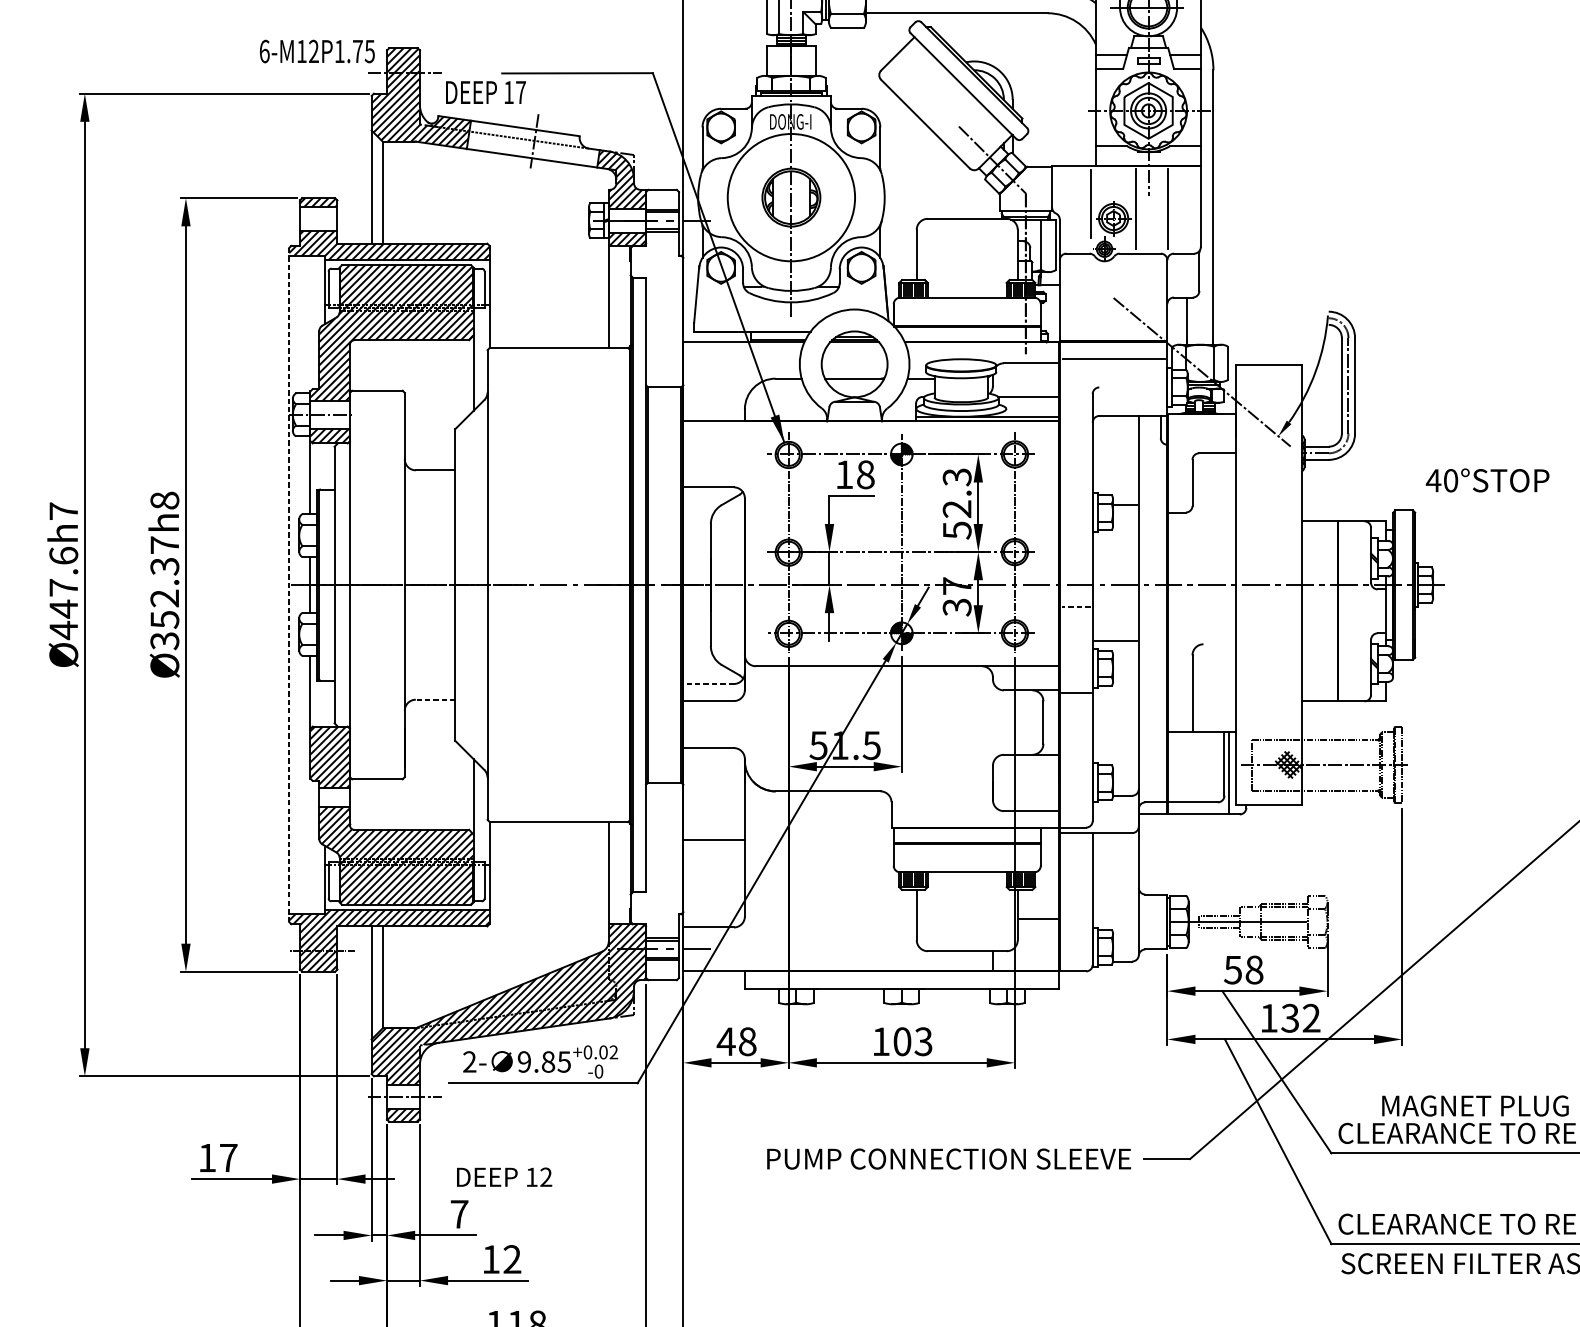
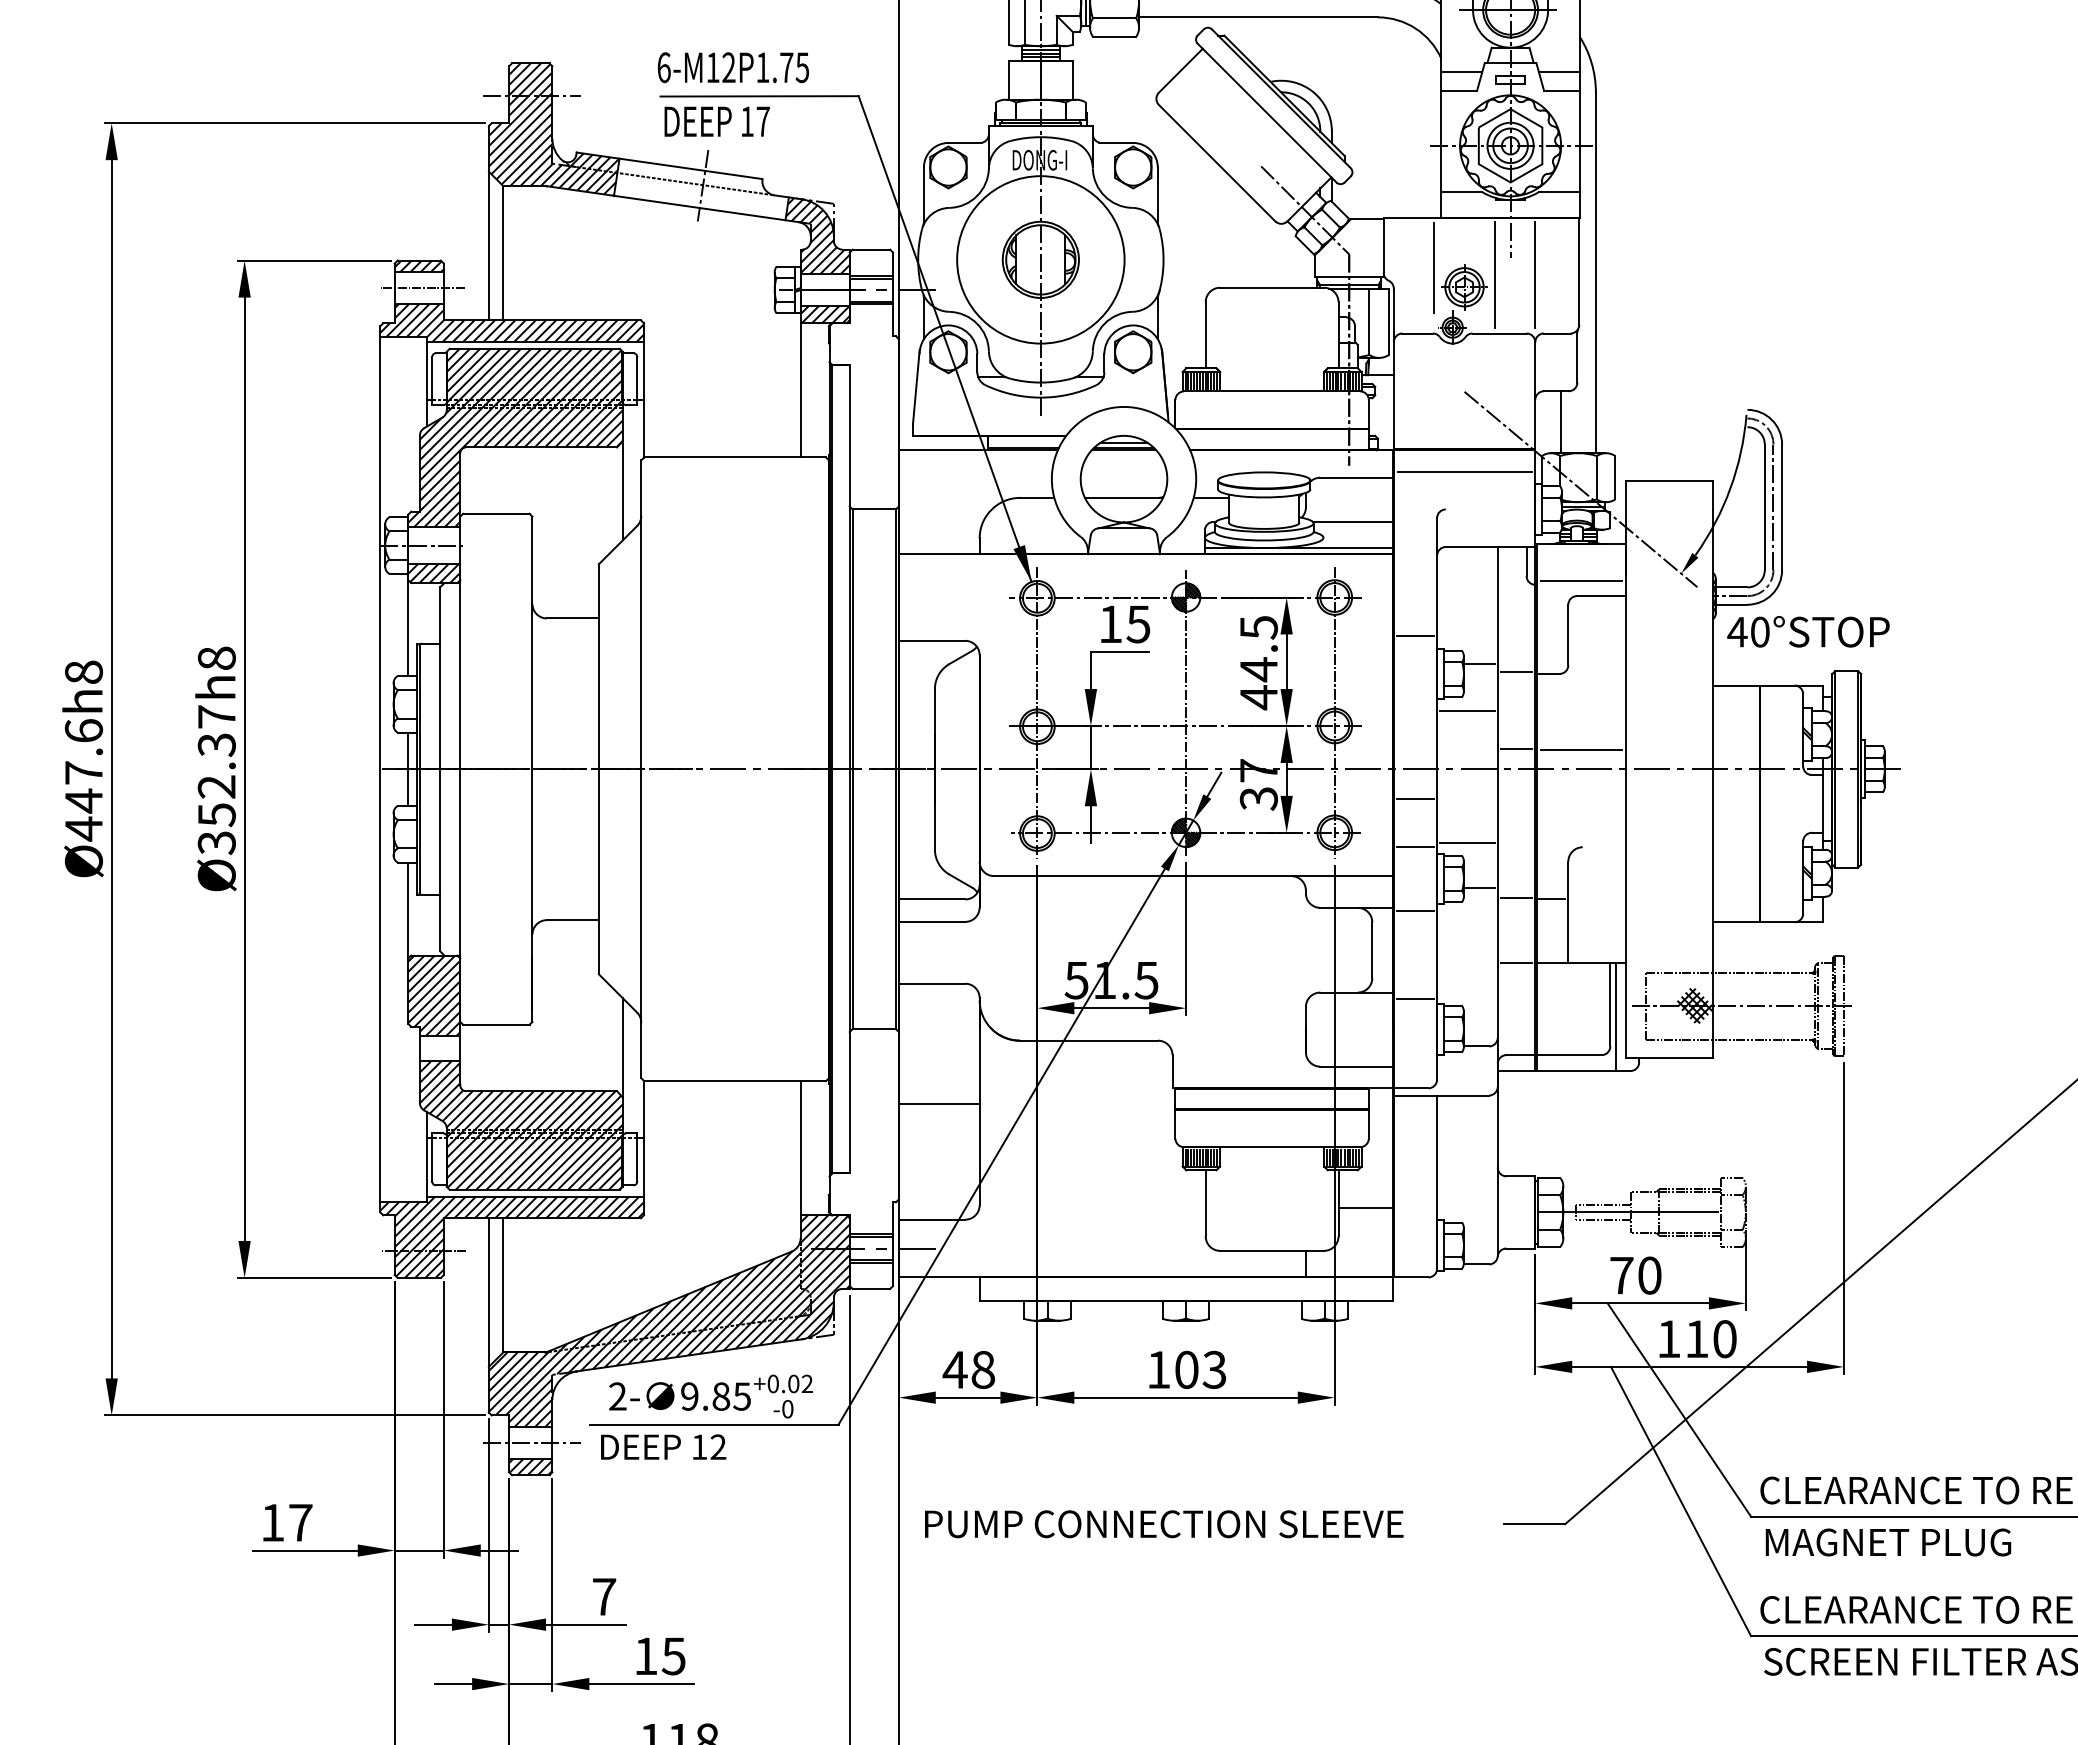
text: (316, 51) -> (732, 67), moved
text: (485, 92) -> (716, 121), moved
line: (321, 219) -> (422, 288), added
line: (1201, 441) -> (1580, 580), added
text: (865, 474) -> (1138, 624), 18 -> 15
text: (1487, 480) -> (1808, 631), moved
line: (1076, 484) -> (1415, 636), added
text: (956, 504) -> (1258, 663), 52.3 -> 44.5
text: (64, 510) -> (84, 671), Ø447.6h7 -> Ø447.6h8
line: (1153, 510) -> (1516, 671), added
line: (1115, 540) -> (1467, 710), added
line: (1153, 569) -> (1516, 749), added
line: (1201, 569) -> (1580, 749), added
line: (289, 585) -> (380, 769), dashed -> solid
line: (1076, 607) -> (1415, 798), dashed -> solid
line: (1076, 644) -> (1415, 847), added
line: (1124, 674) -> (1478, 887), added
line: (1153, 682) -> (1516, 897), added
line: (708, 684) -> (931, 899), dashed -> solid
line: (1180, 684) -> (1552, 899), added
line: (435, 699) -> (572, 920), dashed -> solid
line: (1153, 731) -> (1516, 962), added
line: (1076, 759) -> (1415, 998), added
text: (1243, 969) -> (1635, 1275), 58 -> 70
text: (1300, 1018) -> (1710, 1339), 132 -> 110
text: (1475, 1106) -> (1888, 1542), moved
text: (949, 1159) -> (1164, 1524), moved
text: (504, 1176) -> (663, 1446), moved
text: (512, 1259) -> (673, 1656), 12 -> 15

